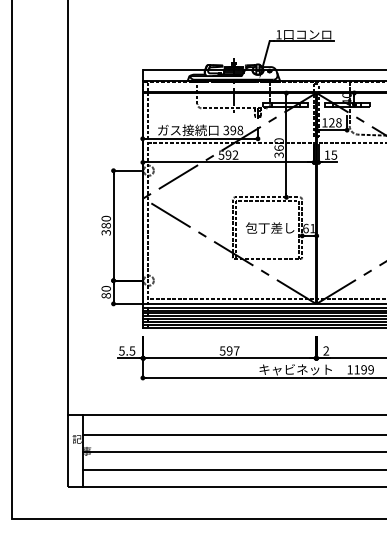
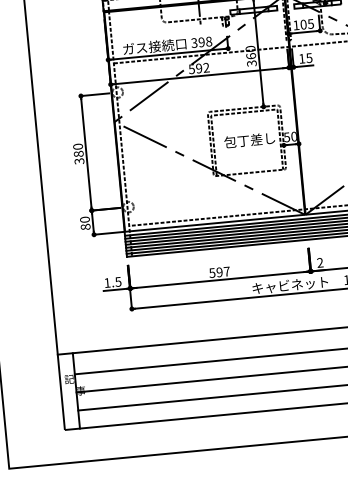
text: (335, 122) -> (307, 23), 128 -> 105
text: (308, 228) -> (289, 137), 61 -> 50
text: (121, 350) -> (106, 282), 5.5 -> 1.5

